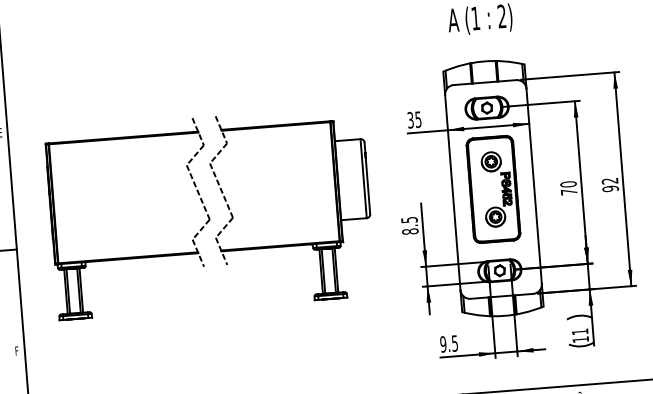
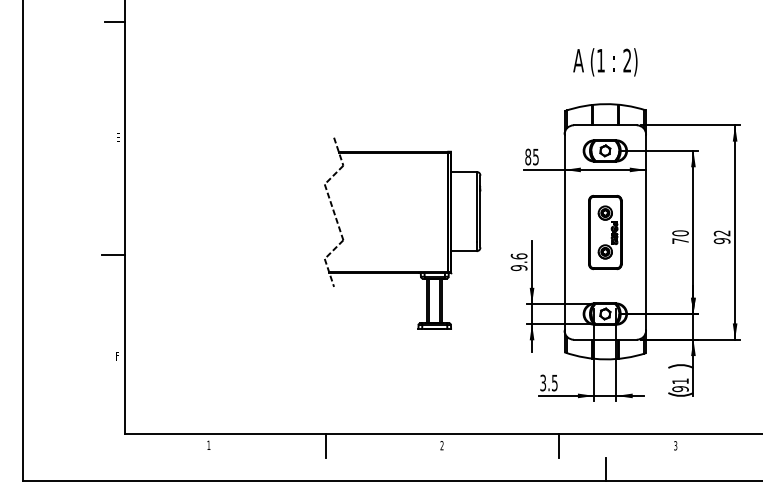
text: (410, 119) -> (528, 156), 35 -> 85
part: (493, 189) -> (605, 232), size x0.7
text: (409, 226) -> (518, 262), 8.5 -> 9.6
part: (132, 256) -> (240, 271), removed
text: (580, 340) -> (680, 389), 11 -> 91
text: (443, 343) -> (543, 382), 9.5 -> 3.5

